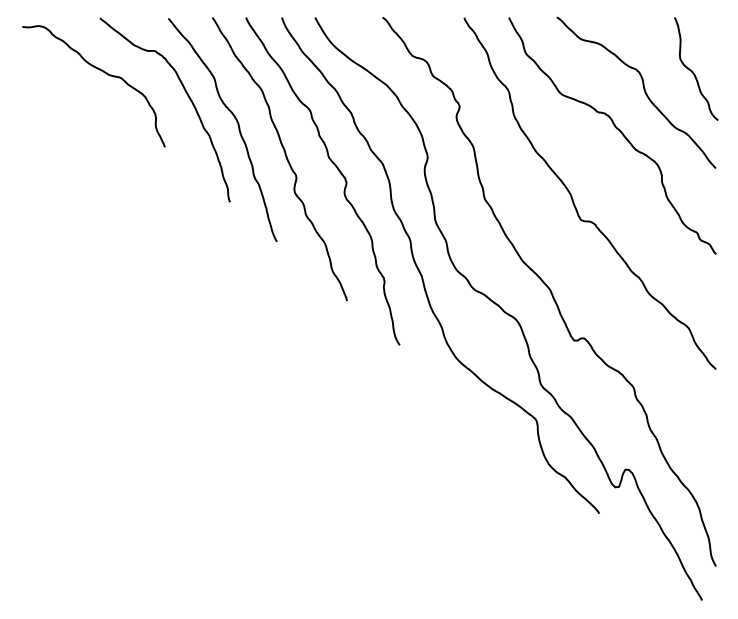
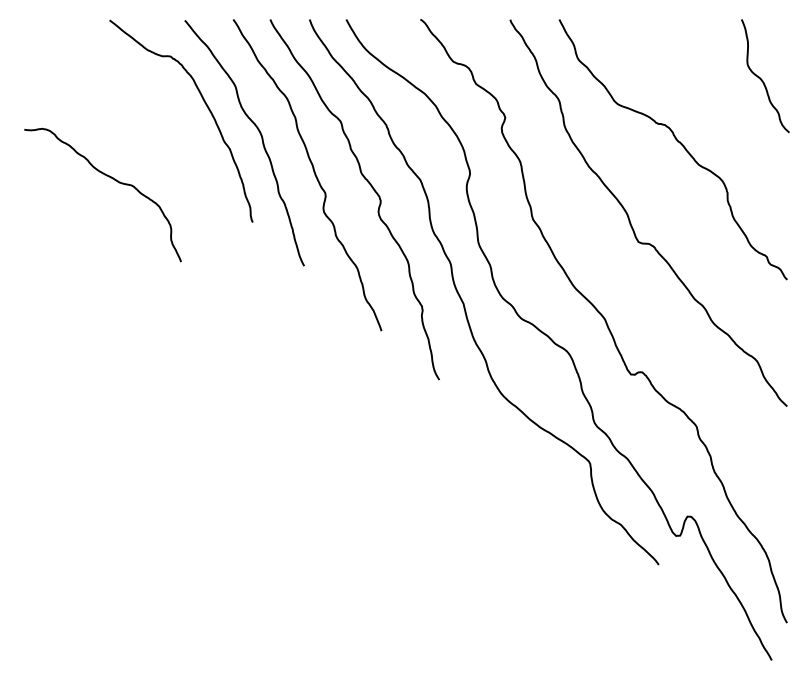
curve: (100, 71) -> (110, 178), moved
curve: (643, 90) -> (707, 99), removed

